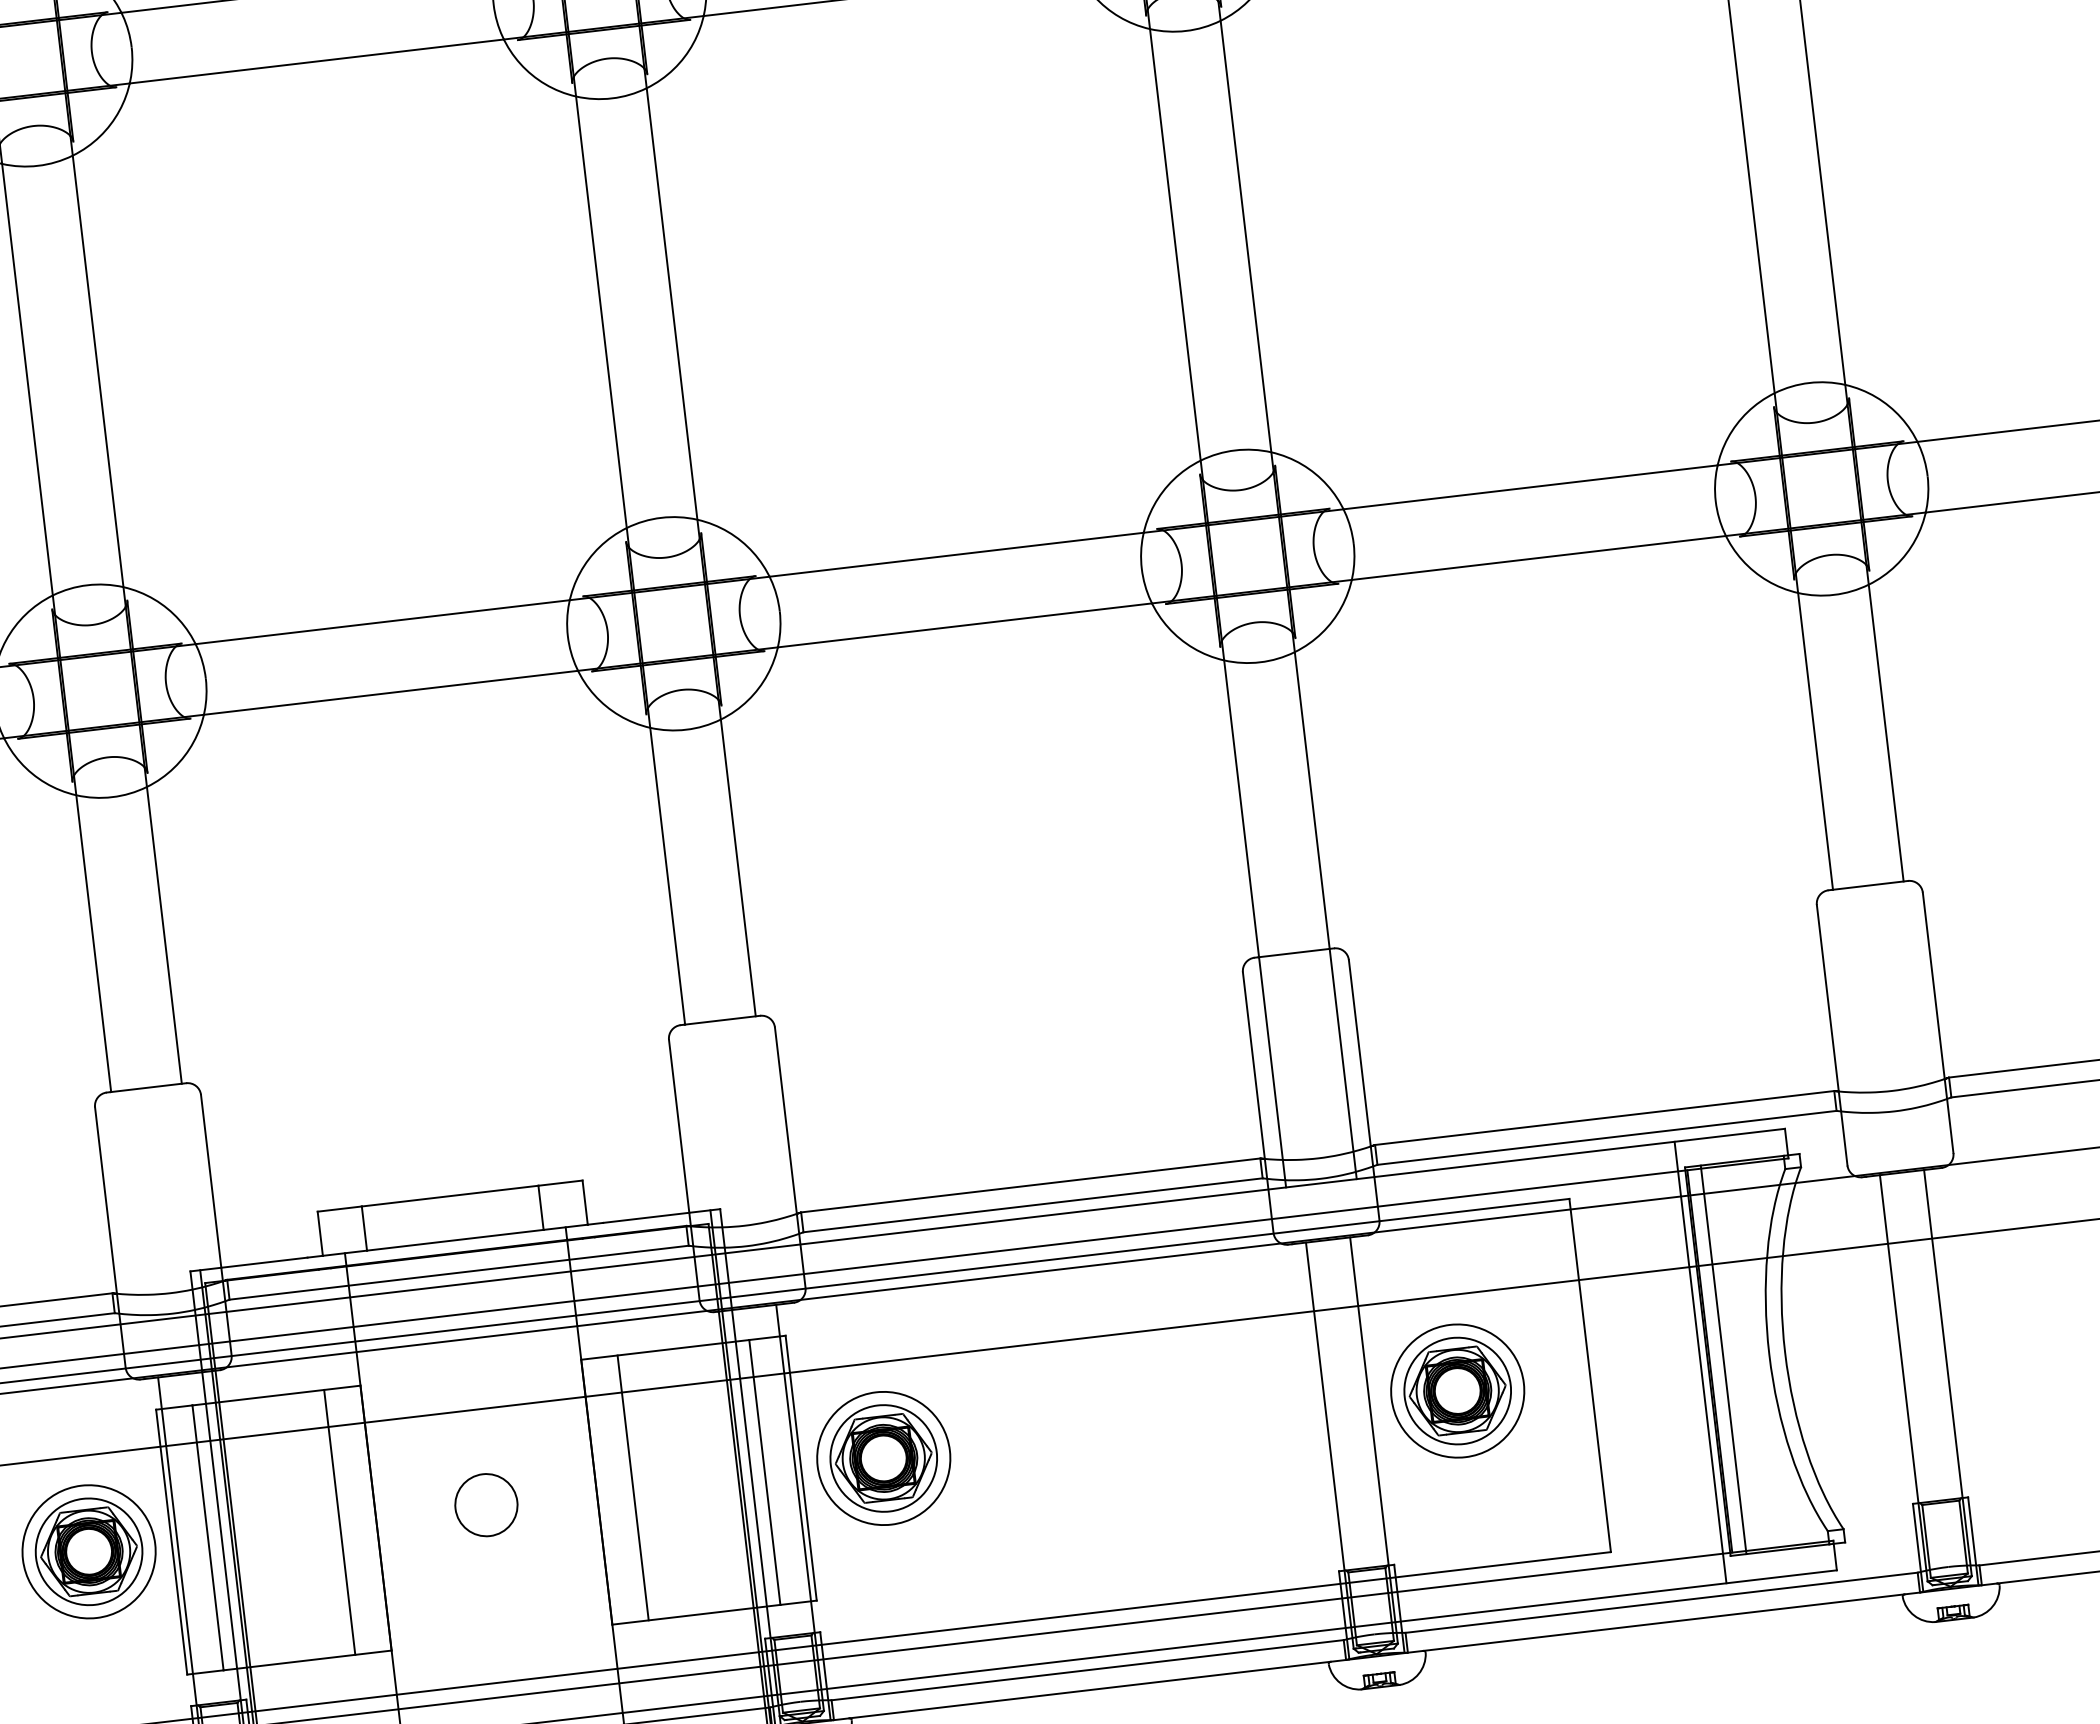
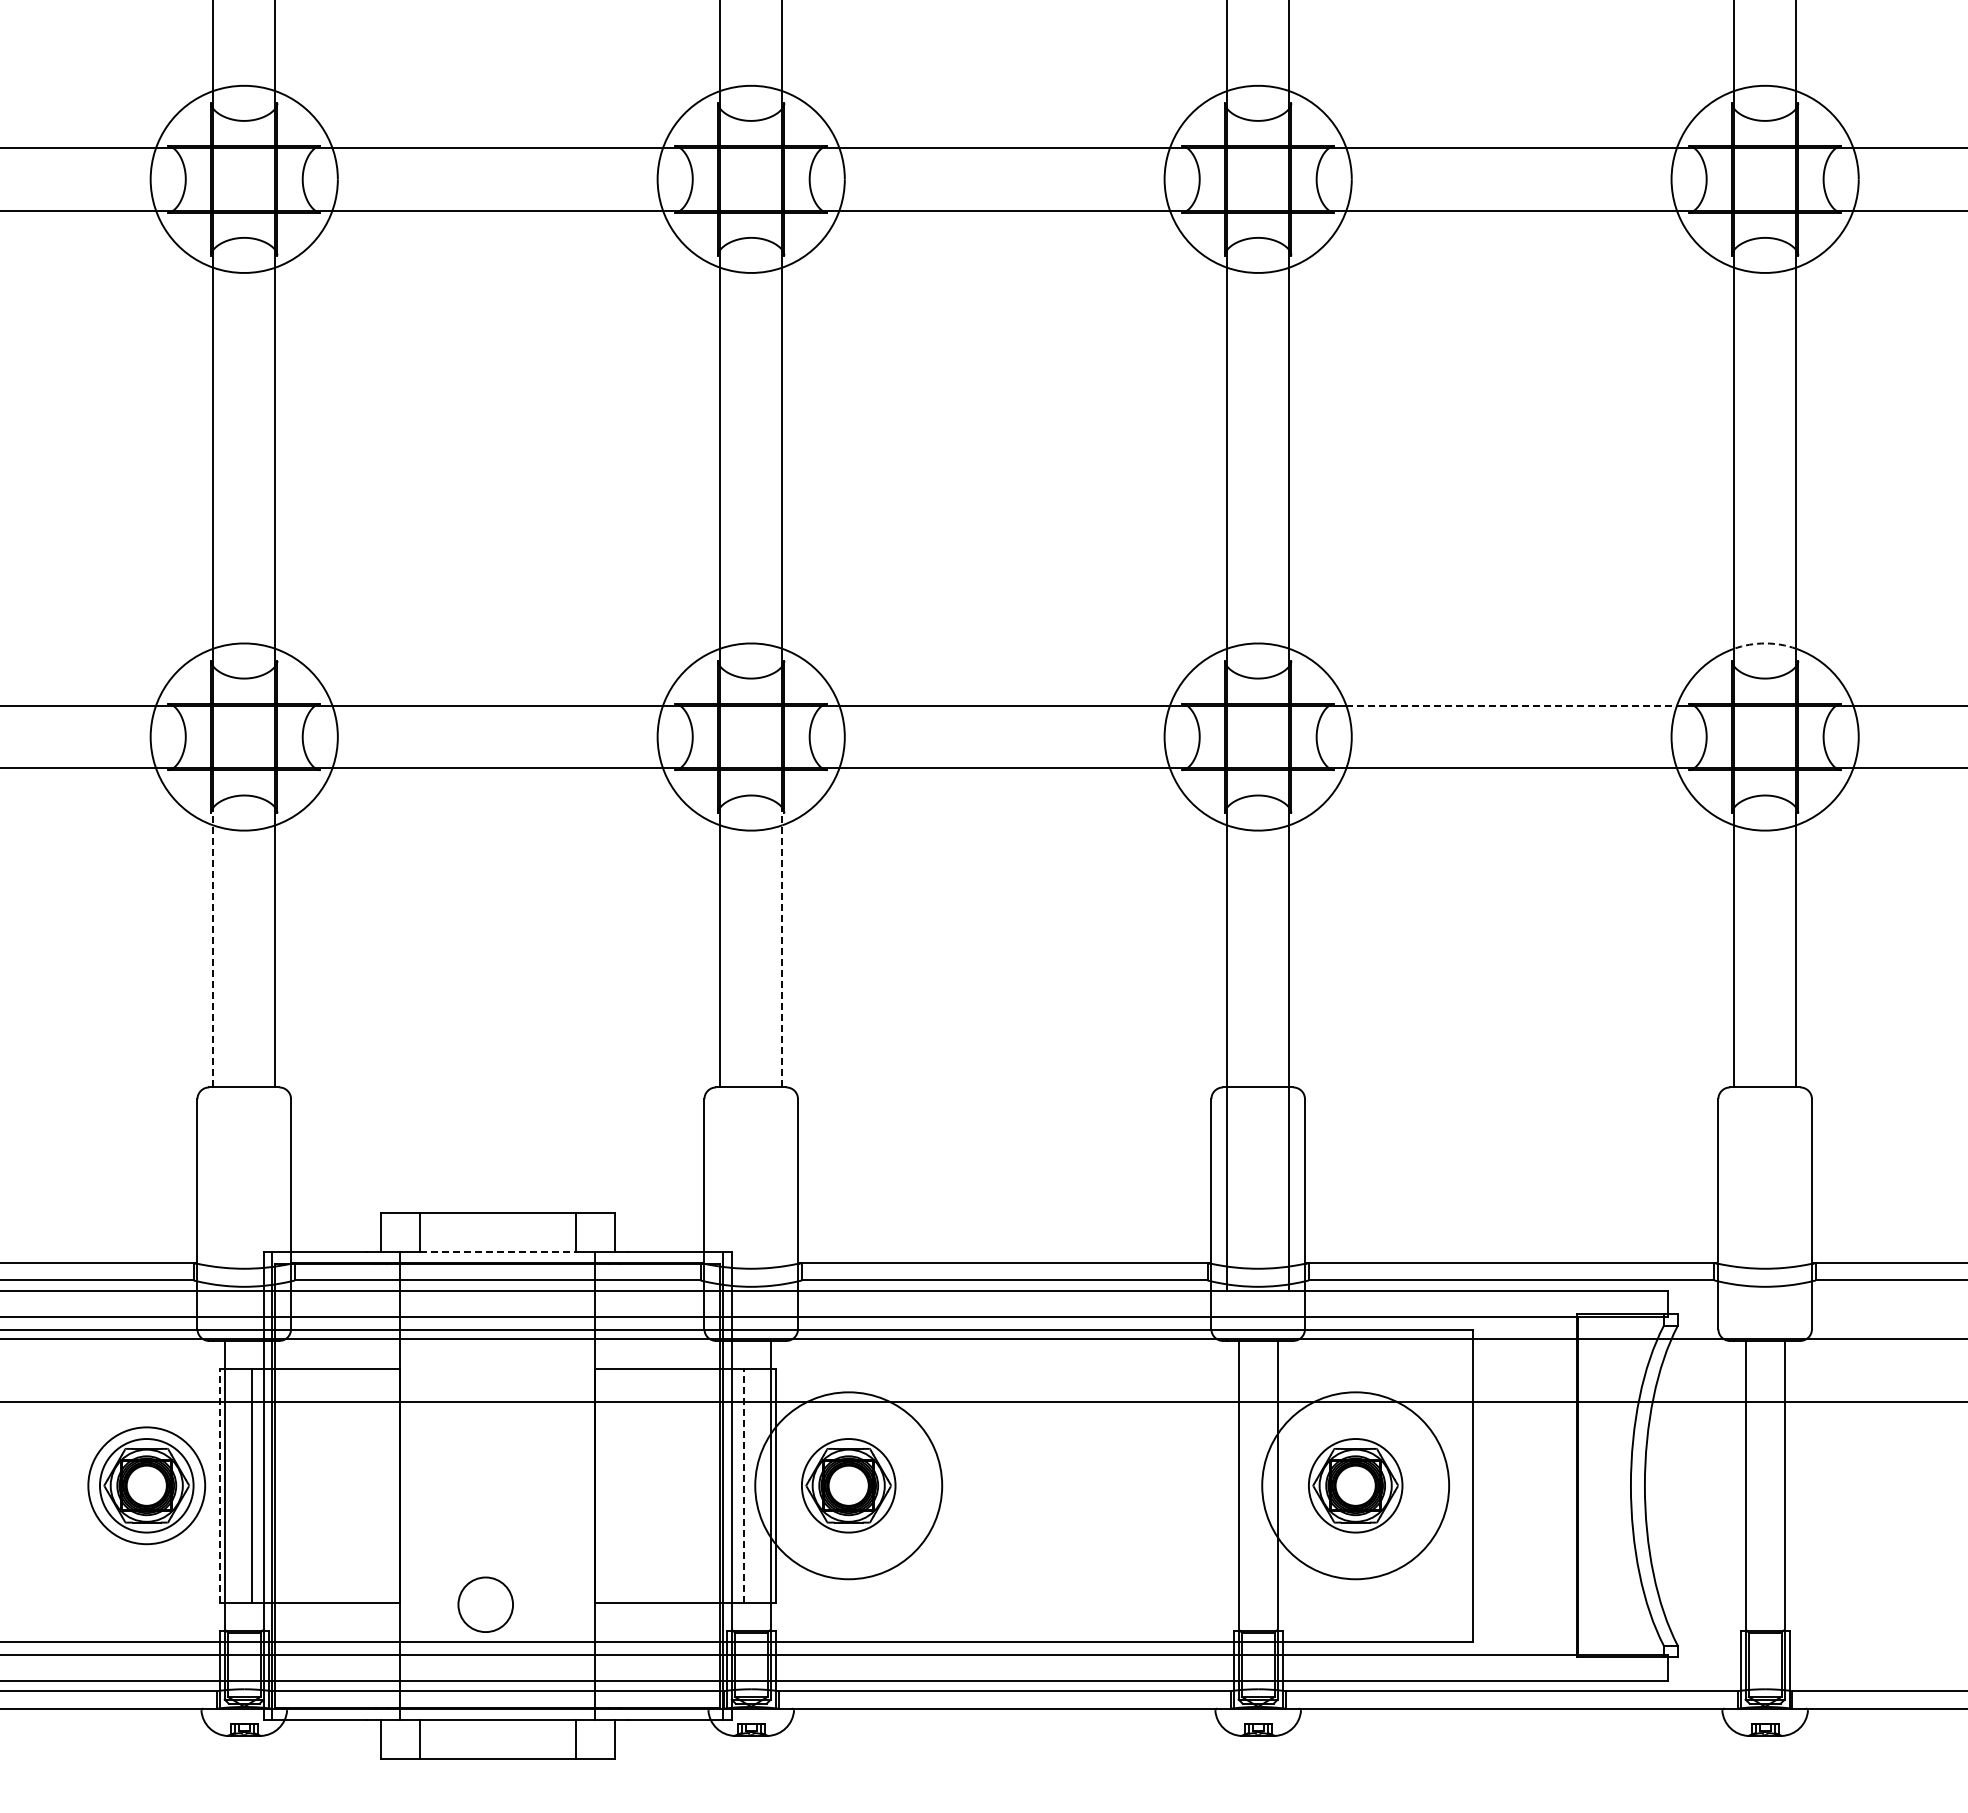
arc: (1809, 382) -> (1765, 643), solid -> dashed
line: (1531, 486) -> (1512, 705), solid -> dashed
line: (737, 857) -> (782, 947), solid -> dashed
line: (93, 933) -> (213, 947), solid -> dashed
line: (454, 1239) -> (497, 1251), solid -> dashed
line: (1723, 1359) -> (1590, 1485), removed
line: (1700, 1362) -> (1570, 1485), removed
circle: (1457, 1390) -> (1355, 1485), size x1.6
circle: (883, 1458) -> (848, 1485), size x1.6
line: (764, 1472) -> (743, 1485), solid -> dashed
line: (633, 1487) -> (627, 1485), removed
circle: (486, 1504) -> (485, 1604), moved
line: (340, 1522) -> (368, 1485), removed
line: (171, 1541) -> (219, 1485), solid -> dashed

